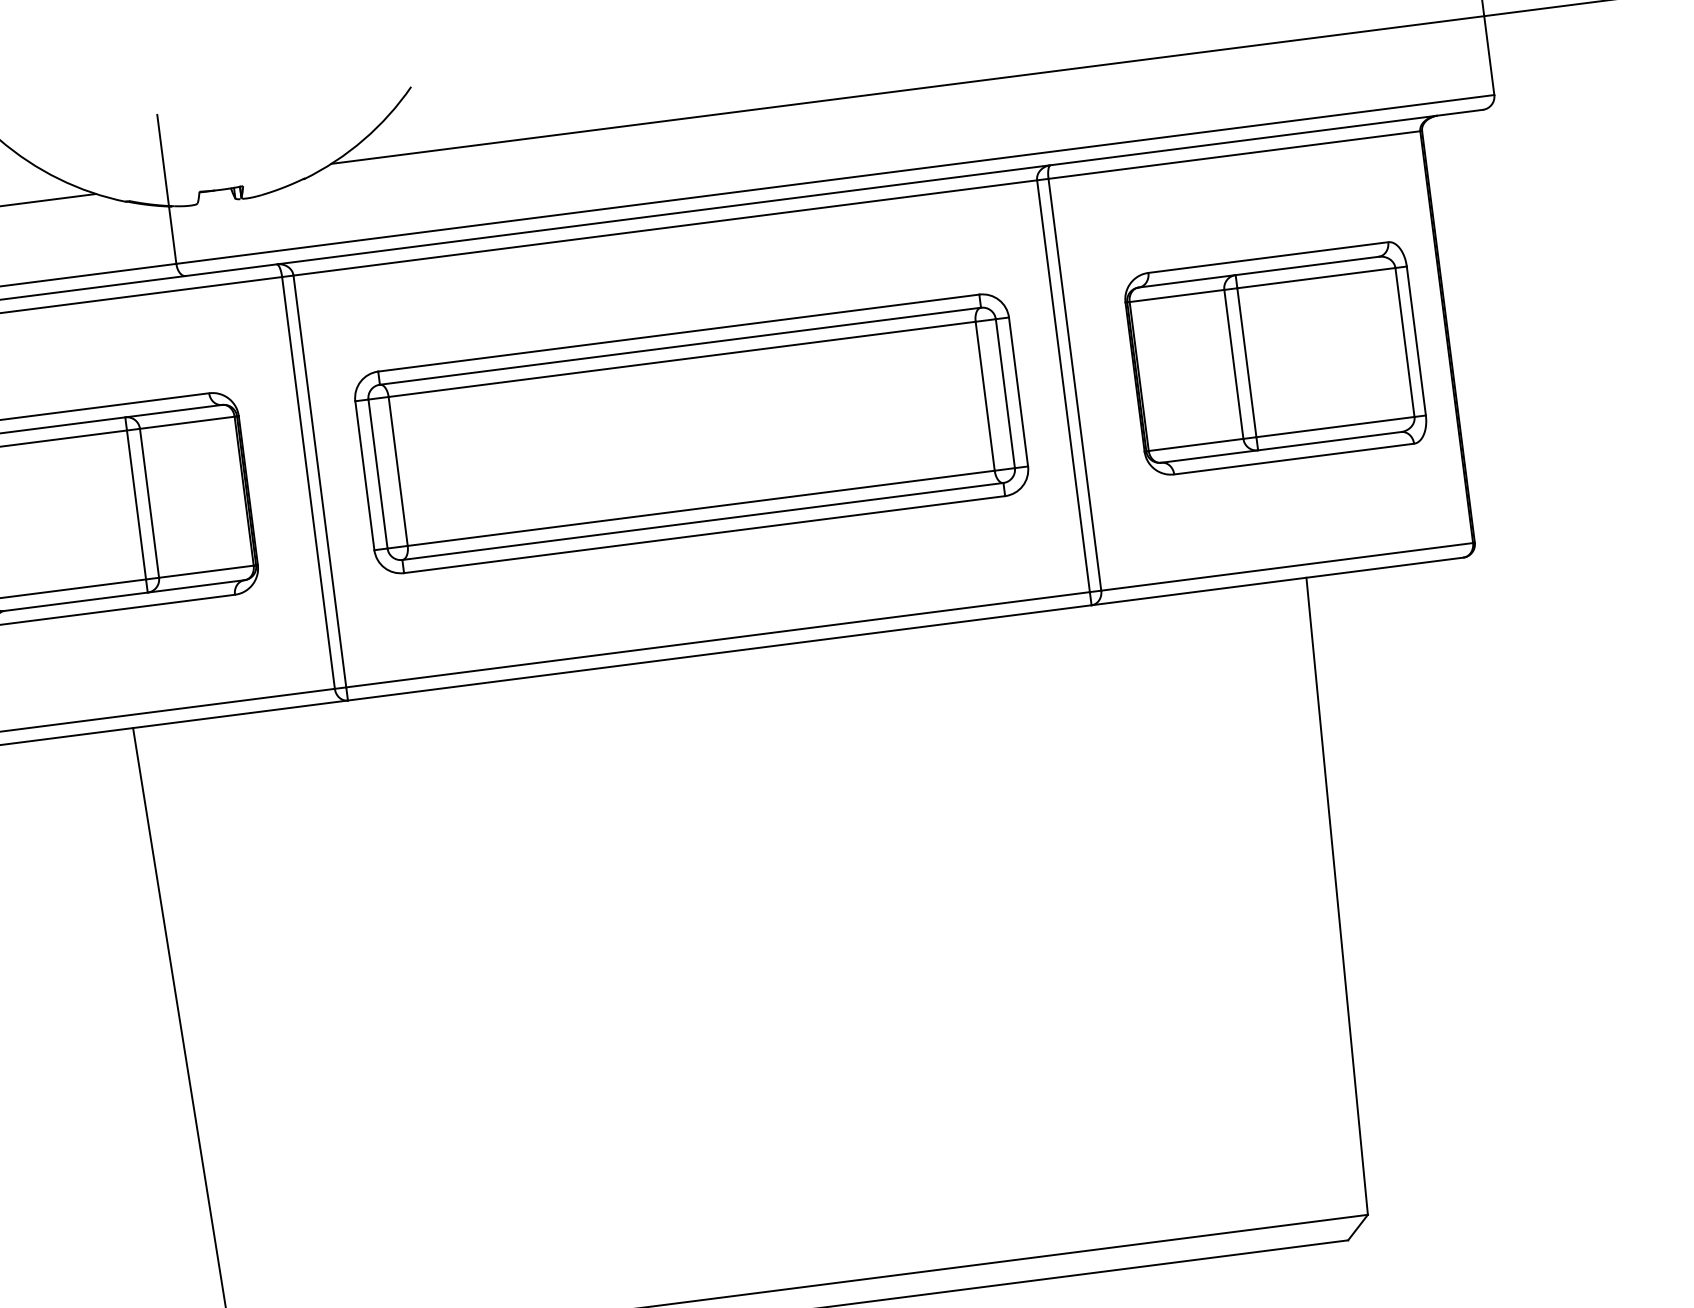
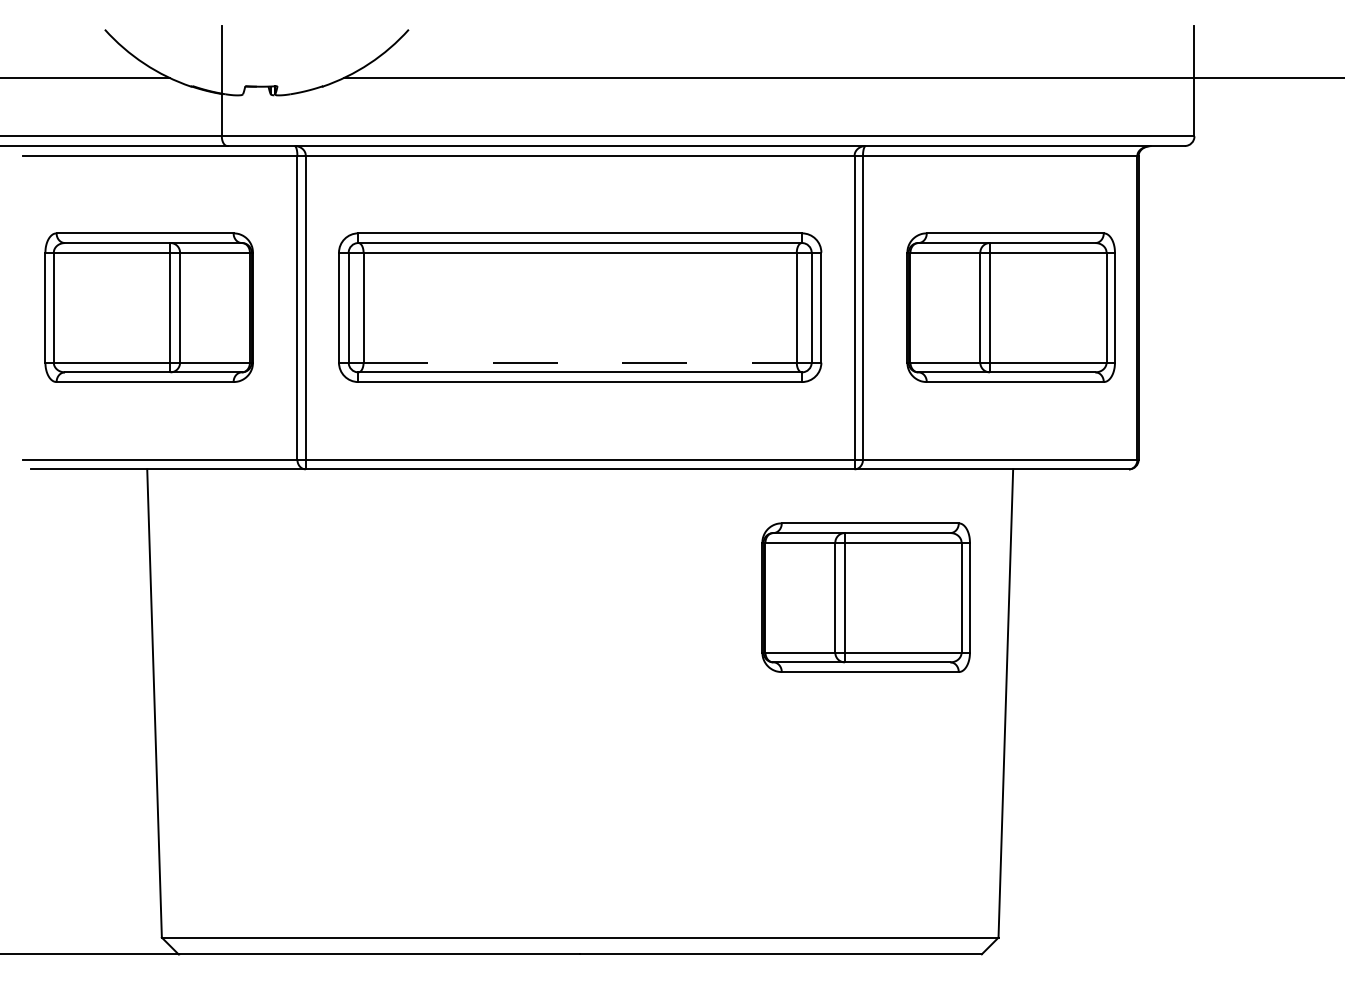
line: (701, 508) -> (580, 362), solid -> dashed
part: (1128, 777) -> (865, 597), added

